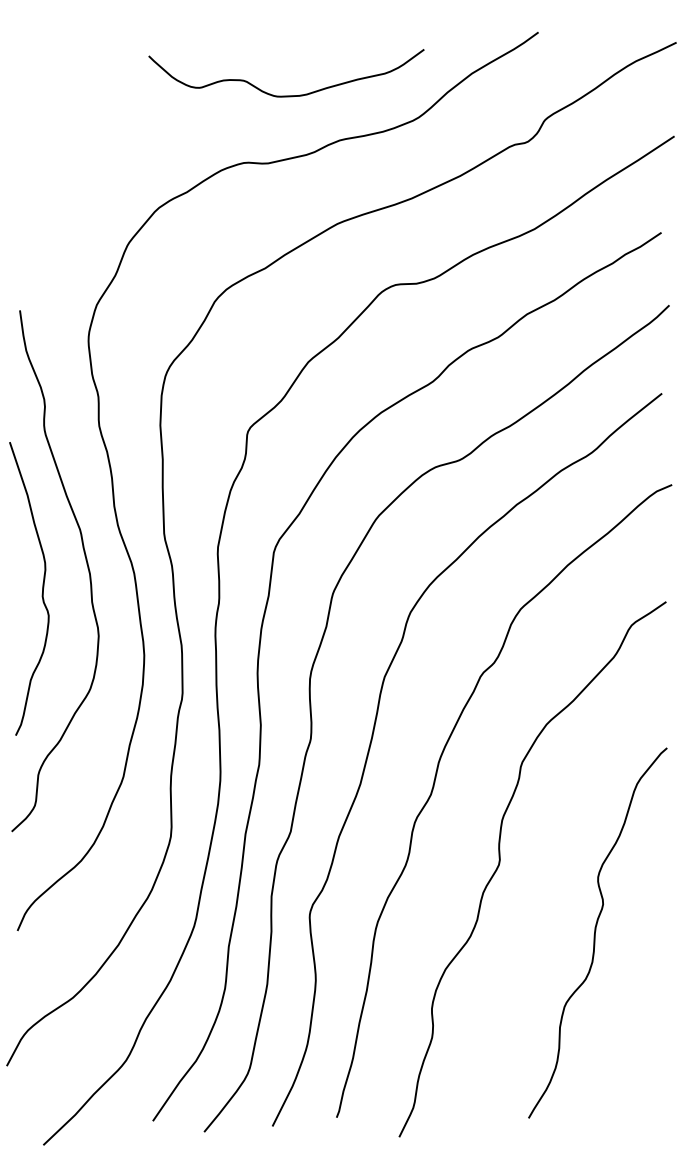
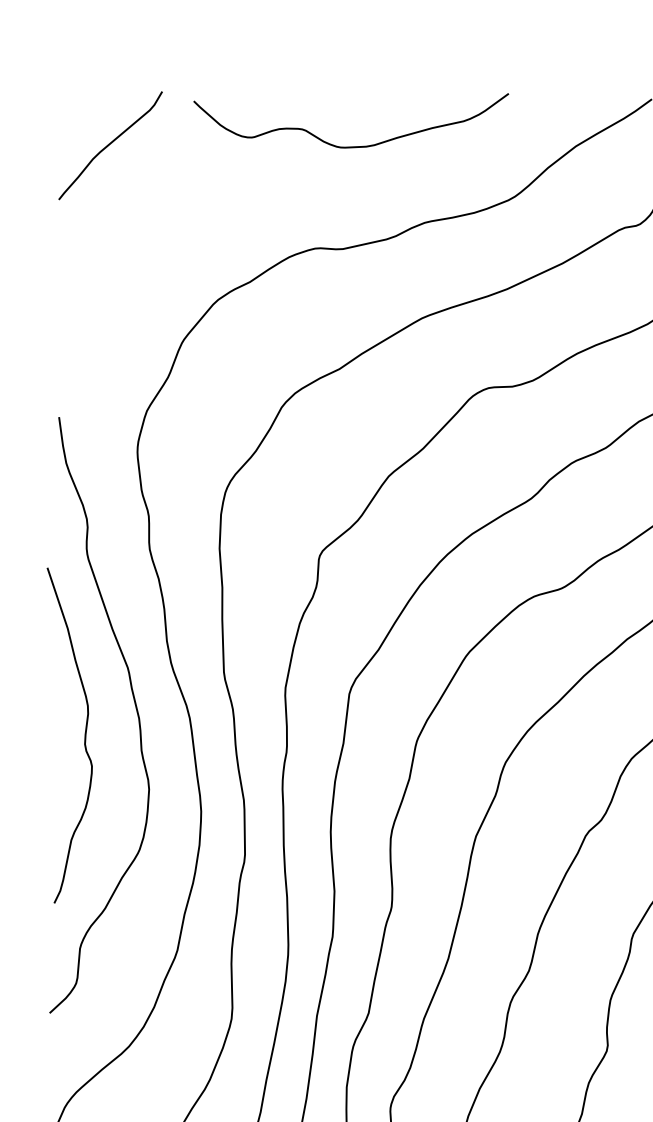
curve: (64, 72) -> (109, 145), added
curve: (286, 95) -> (351, 146), moved

